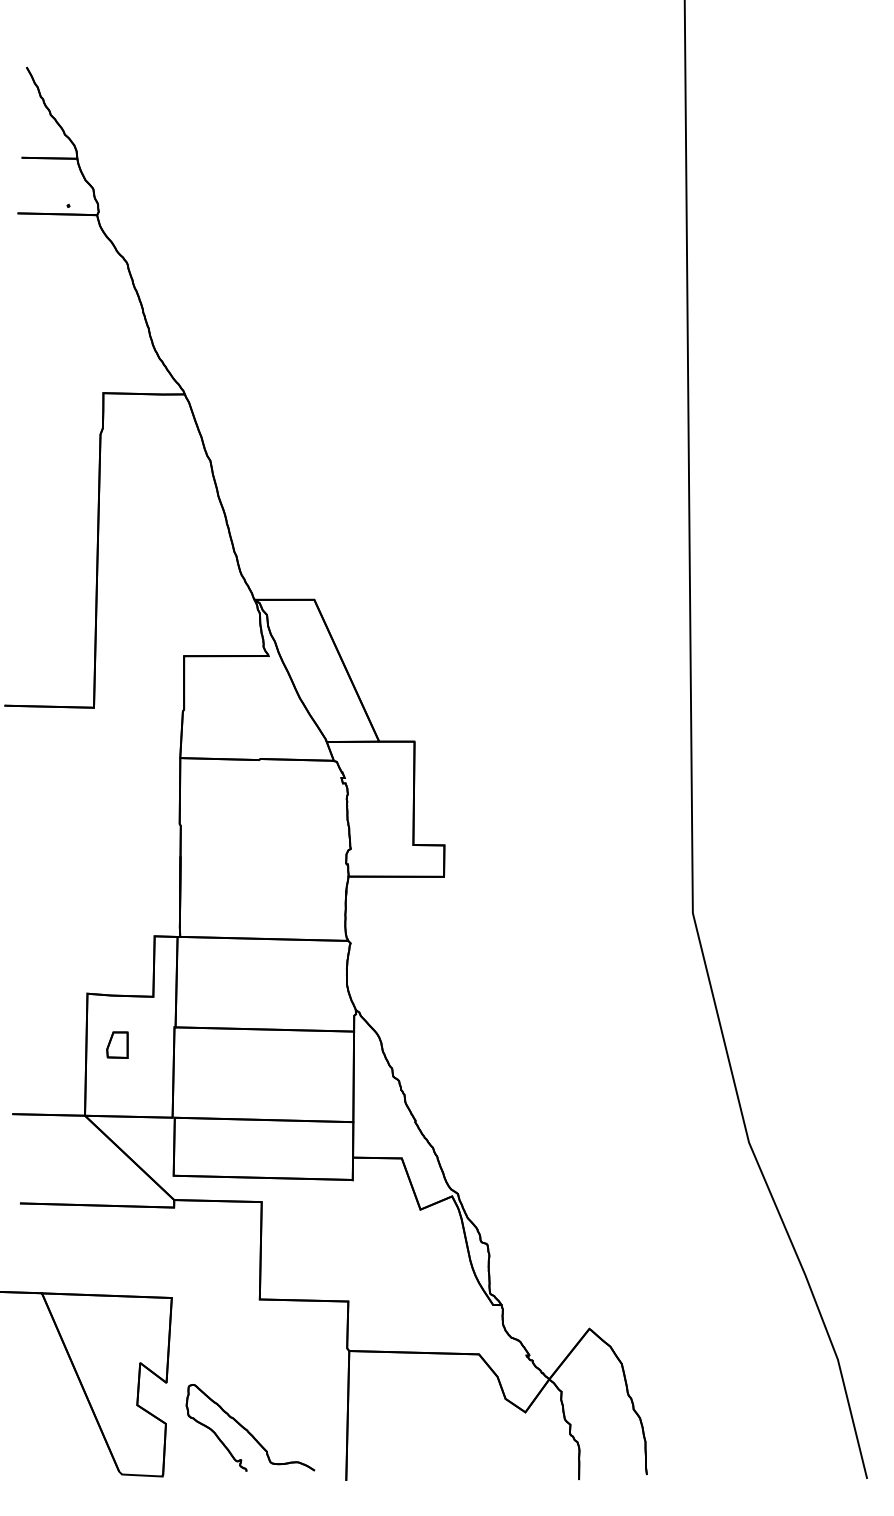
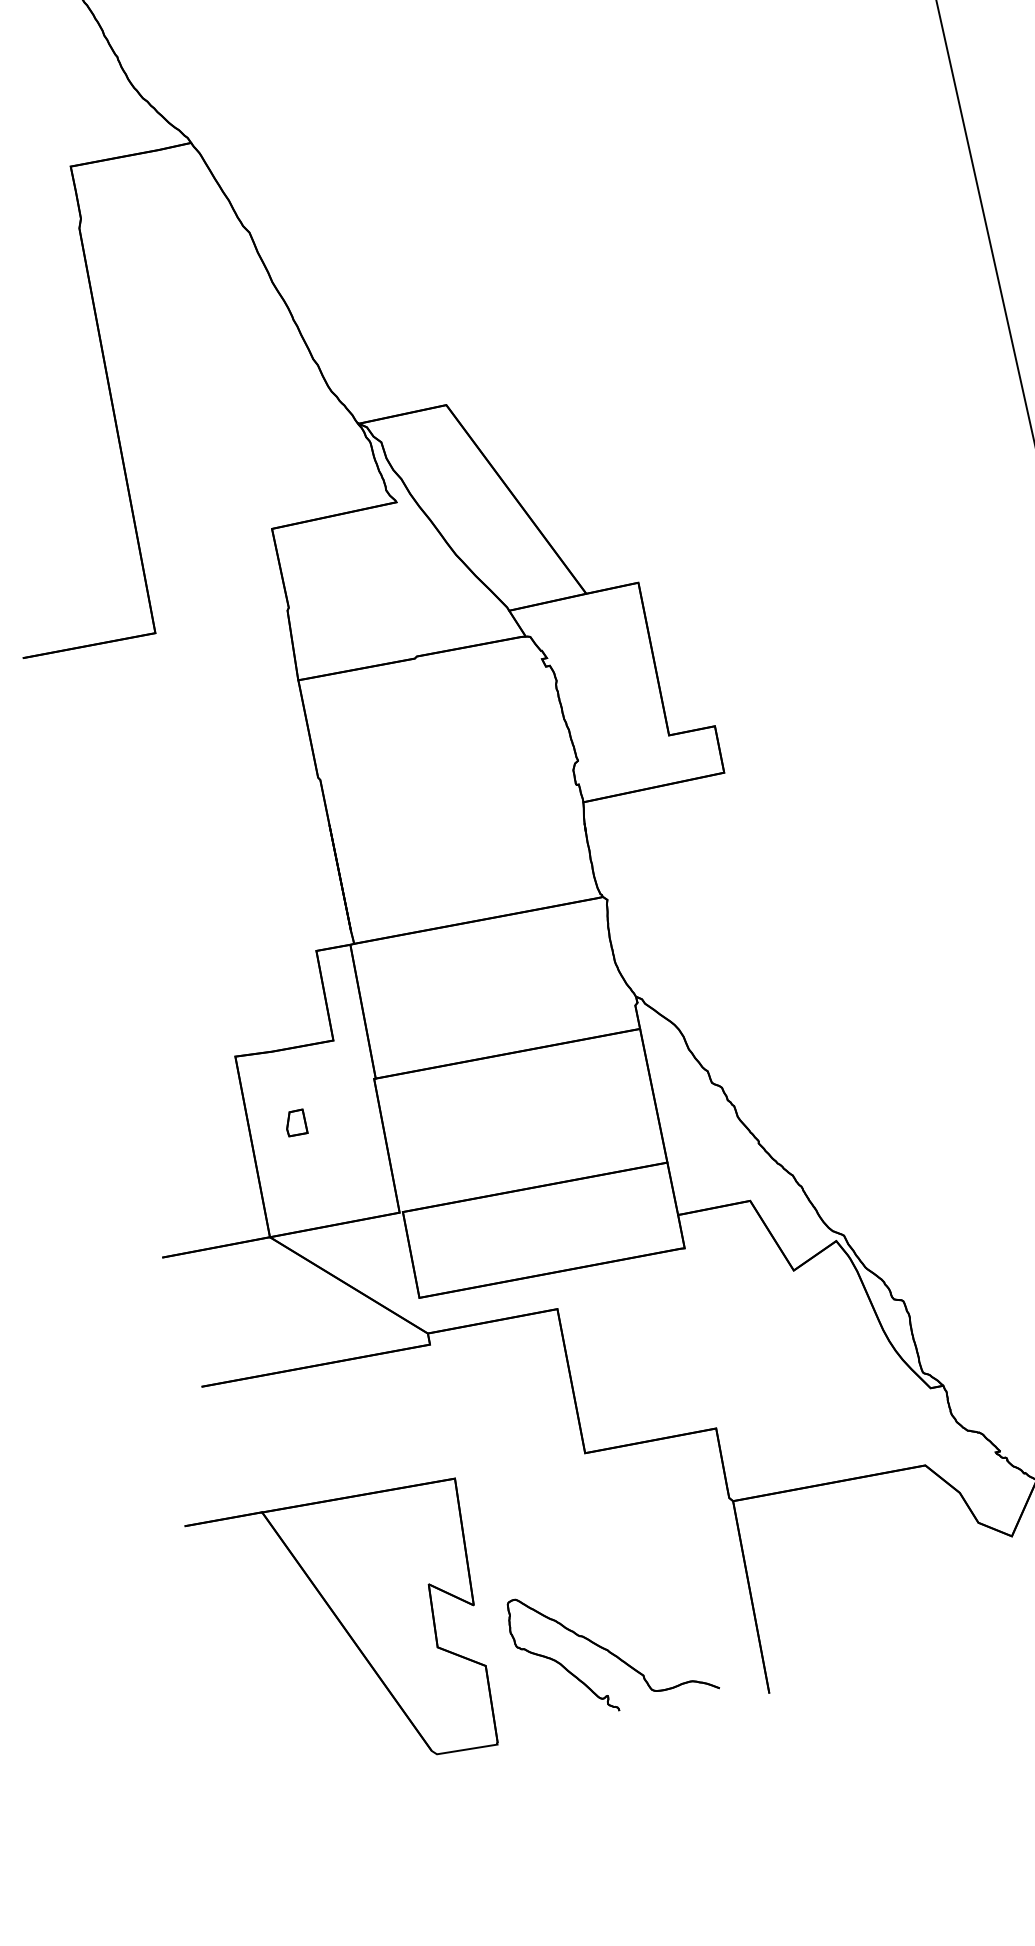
part: (117, 1045) -> (295, 1123), size x0.62

